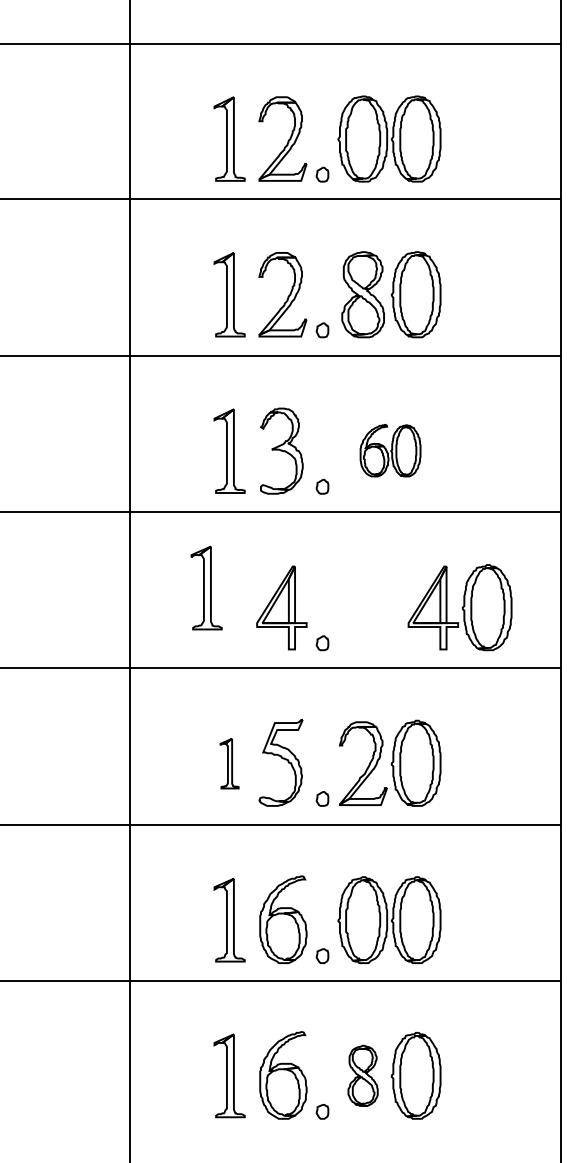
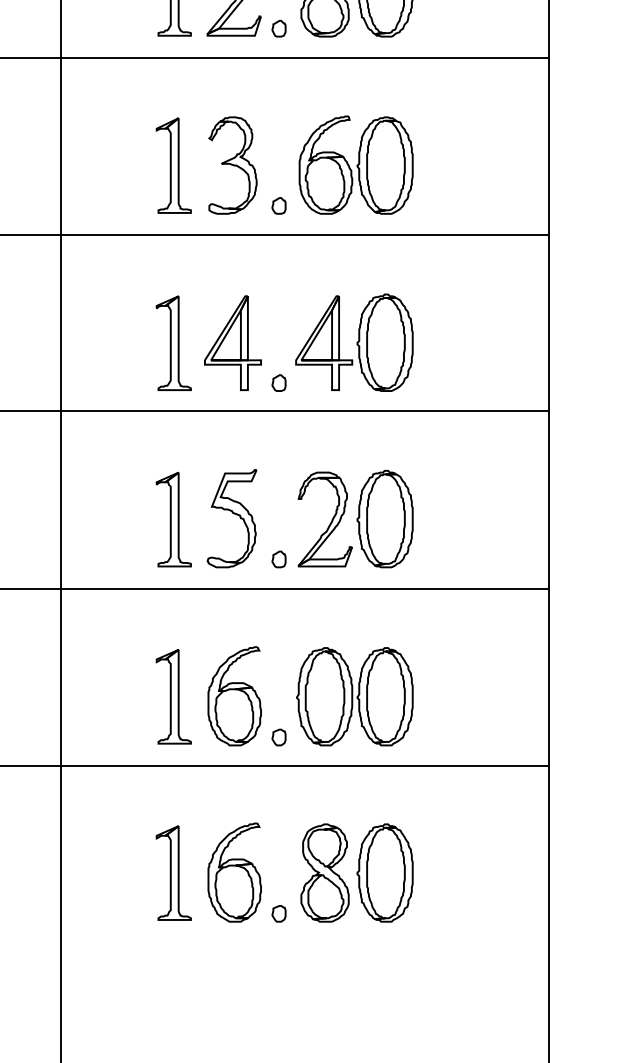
part: (390, 450) -> (356, 164), size x1.67
part: (206, 587) -> (173, 342), moved
part: (459, 607) -> (353, 342), moved
part: (229, 763) -> (173, 519), size x1.67
part: (362, 1075) -> (324, 872), size x1.43

